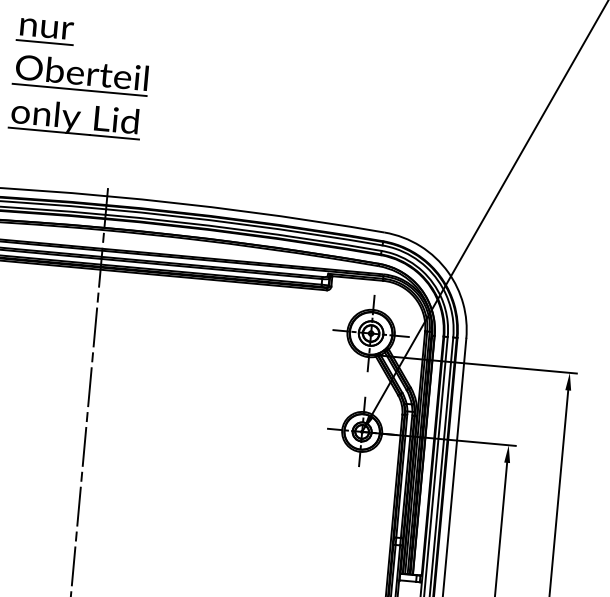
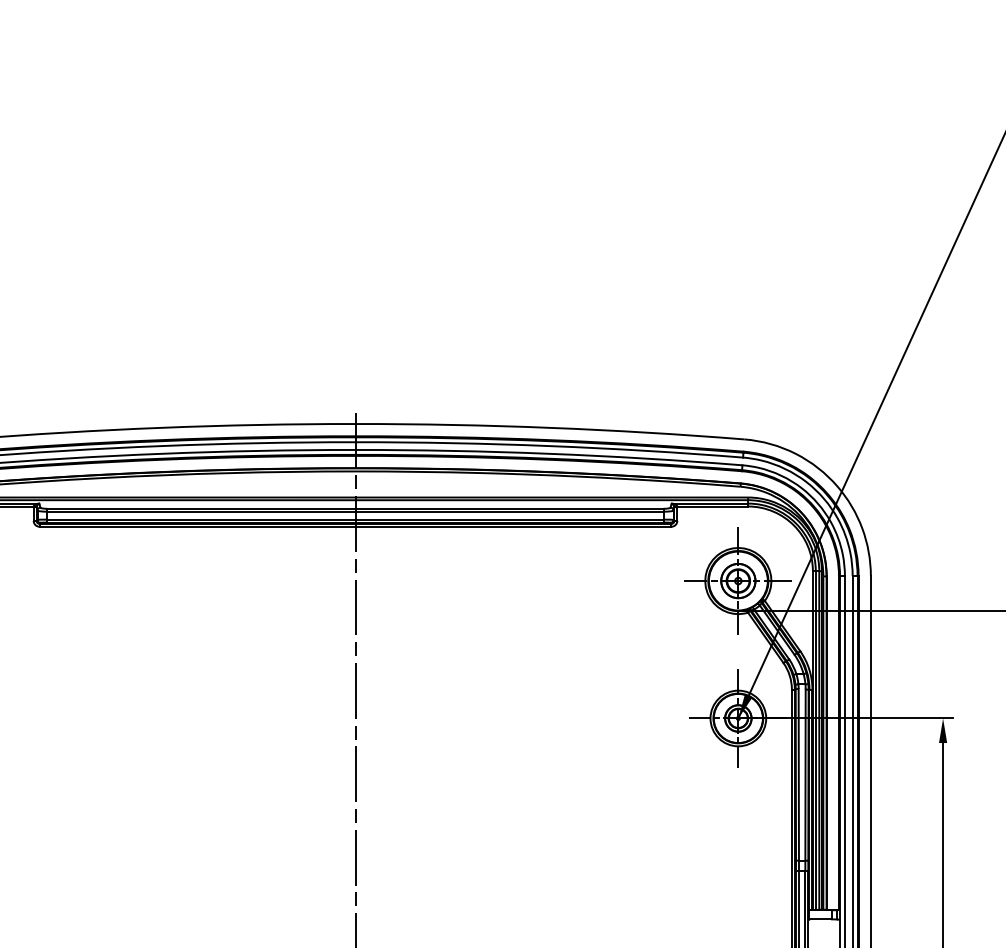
part: (80, 78) -> (303, 264), removed

